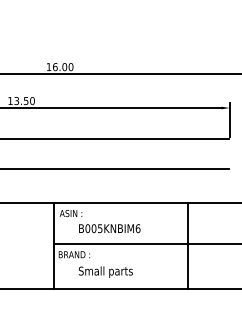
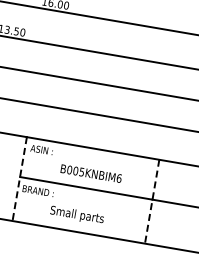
text: (109, 228) -> (91, 173), moved
line: (54, 245) -> (20, 178), solid -> dashed
line: (188, 245) -> (152, 201), solid -> dashed
text: (105, 271) -> (76, 214), moved

